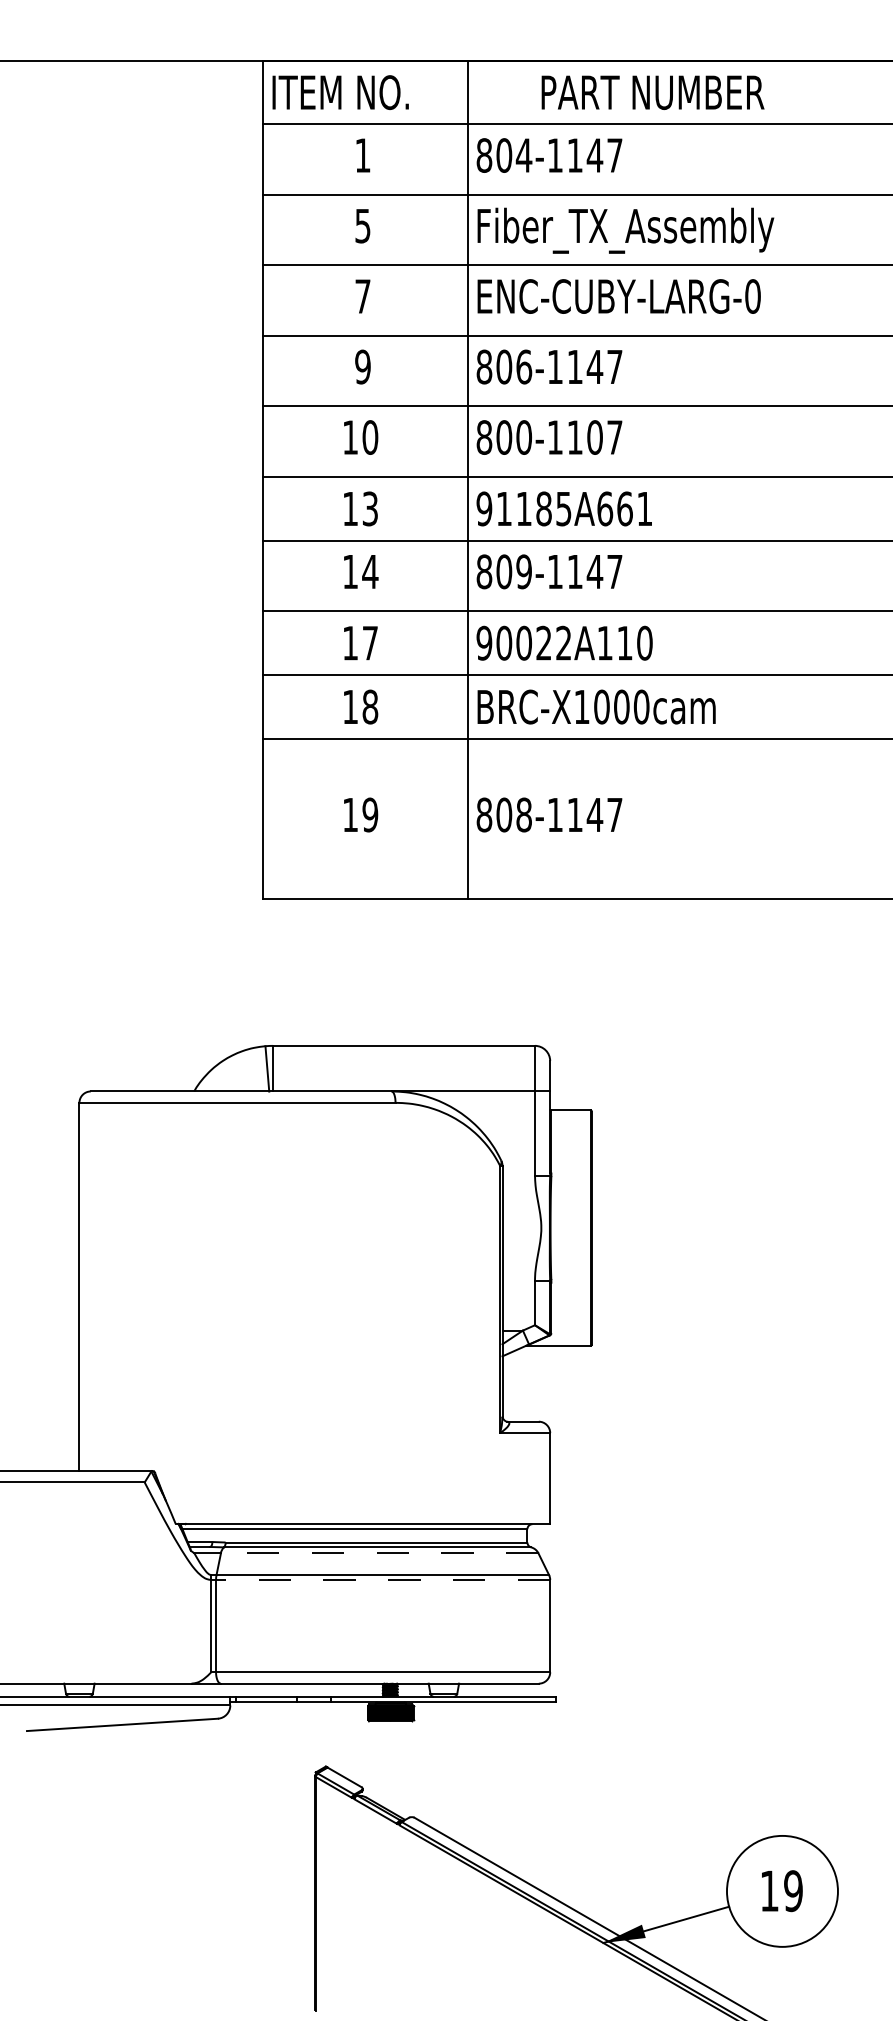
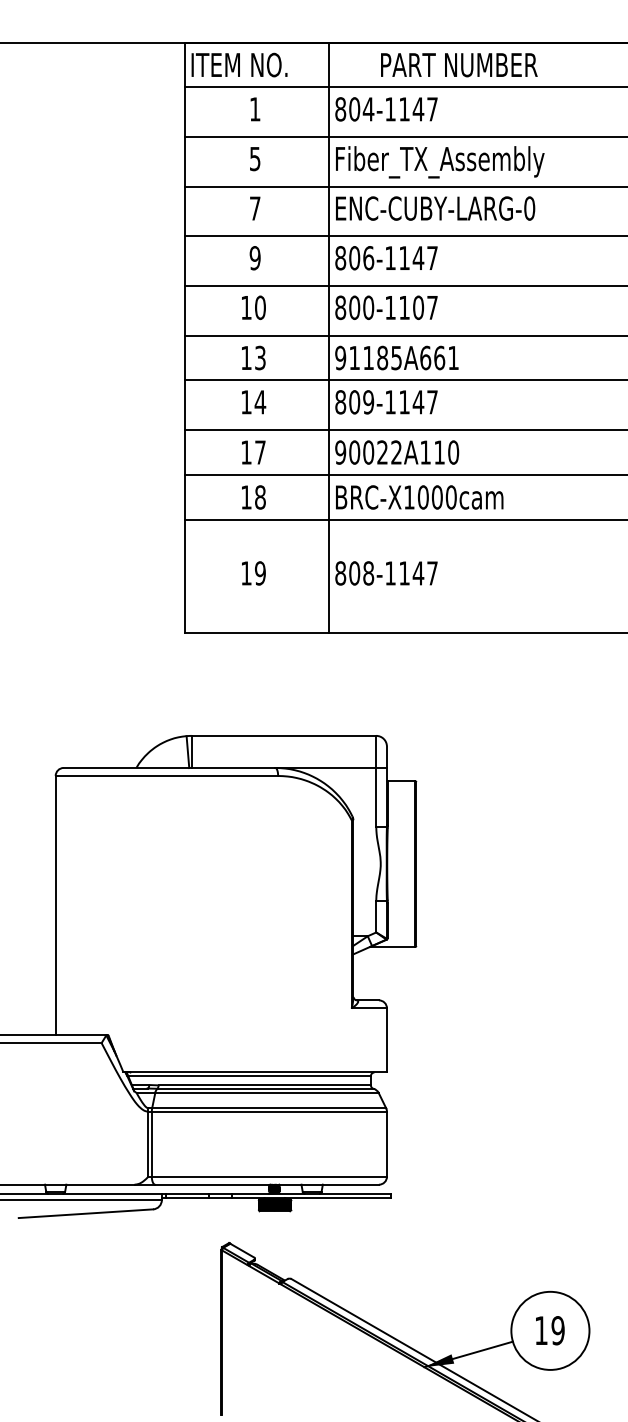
line: (379, 1553) -> (266, 1093), dashed -> solid
line: (382, 1579) -> (268, 1111), dashed -> solid

